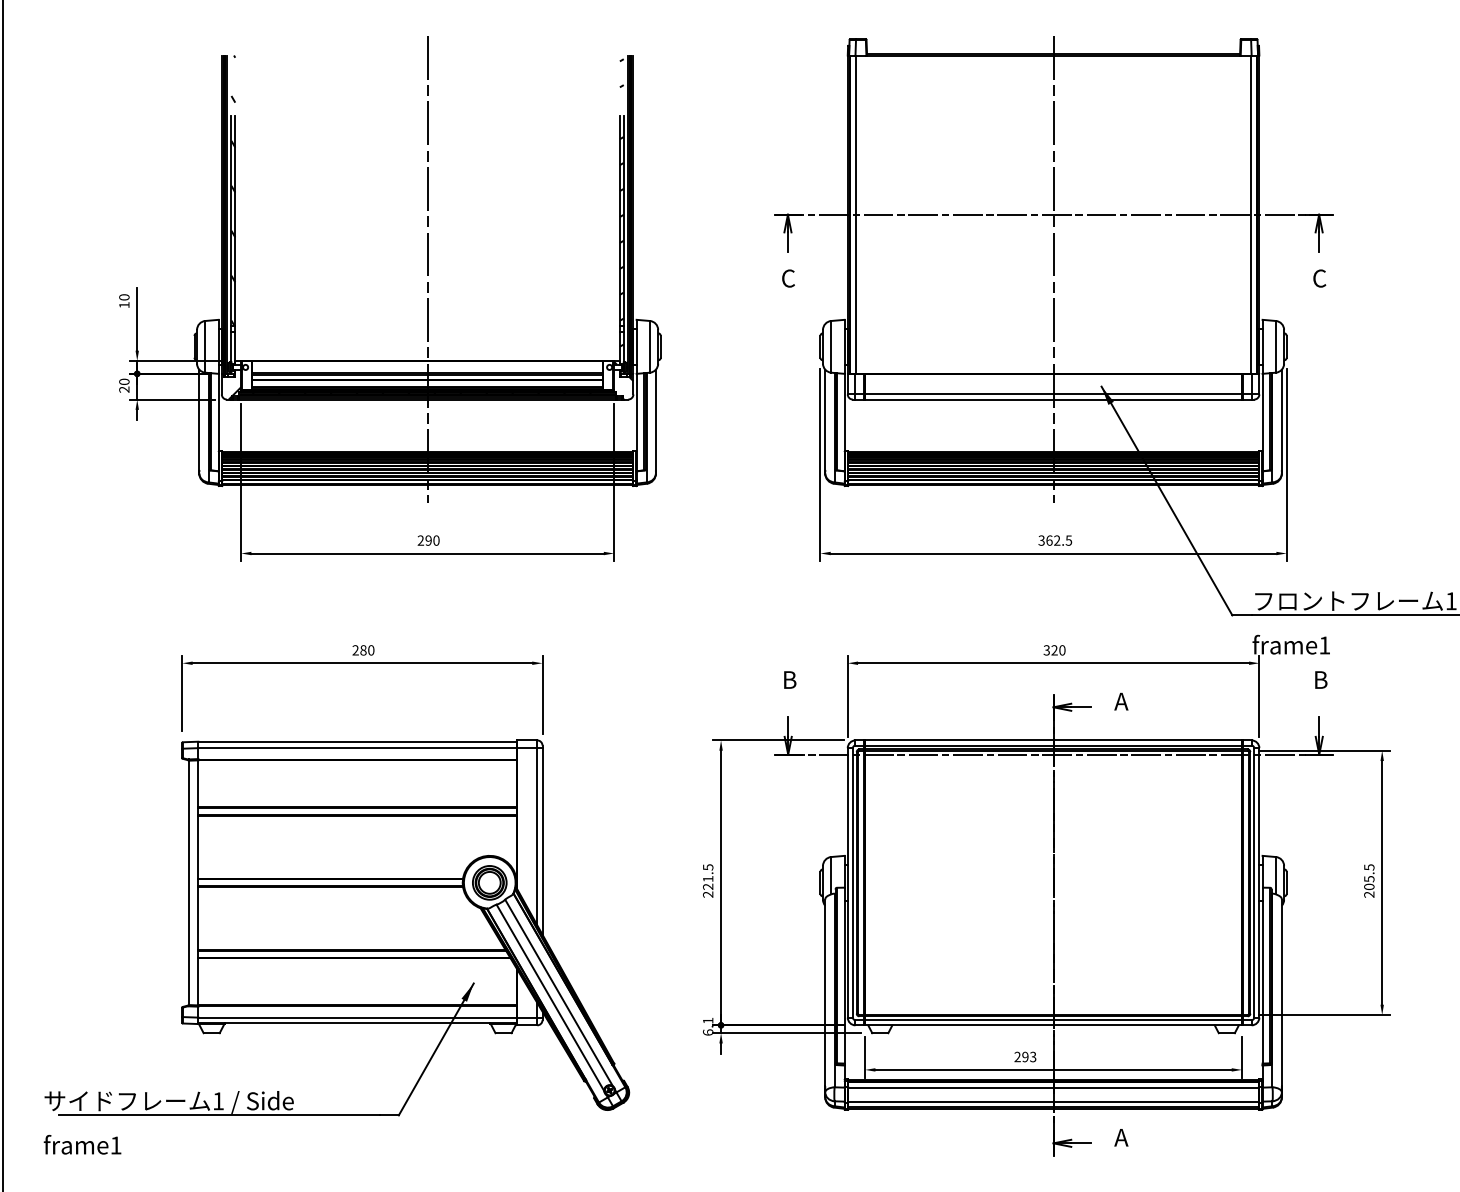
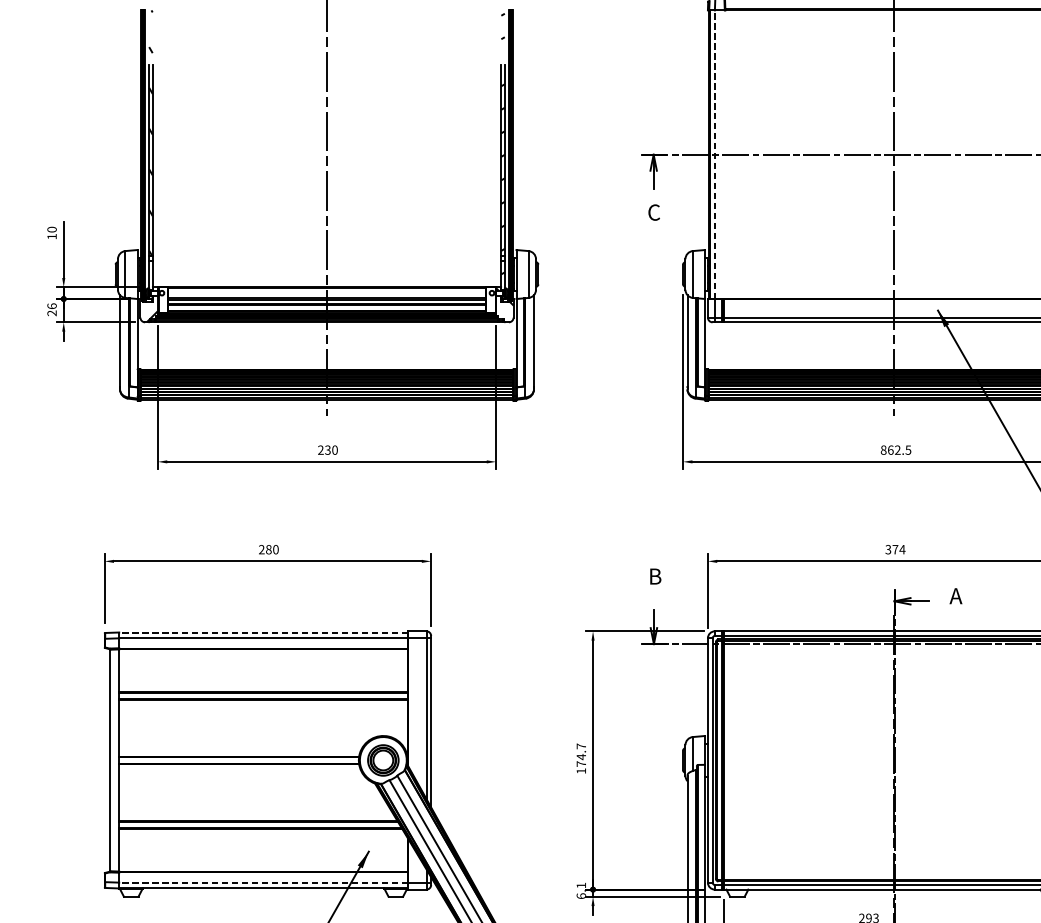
line: (855, 214) -> (714, 154), solid -> dashed
text: (124, 381) -> (52, 305), 20 -> 26
text: (428, 540) -> (327, 450), 290 -> 230
text: (1041, 540) -> (883, 450), 362.5 -> 862.5
text: (1058, 650) -> (898, 549), 320 -> 374
line: (357, 742) -> (263, 633), solid -> dashed
text: (708, 880) -> (581, 758), 221.5 -> 174.7
line: (357, 1017) -> (263, 882), solid -> dashed

